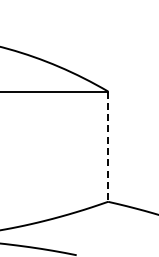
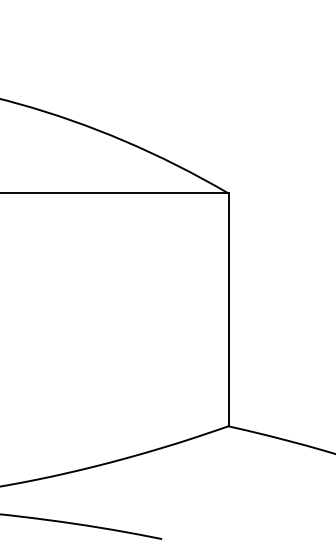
line: (108, 147) -> (229, 311), dashed -> solid

